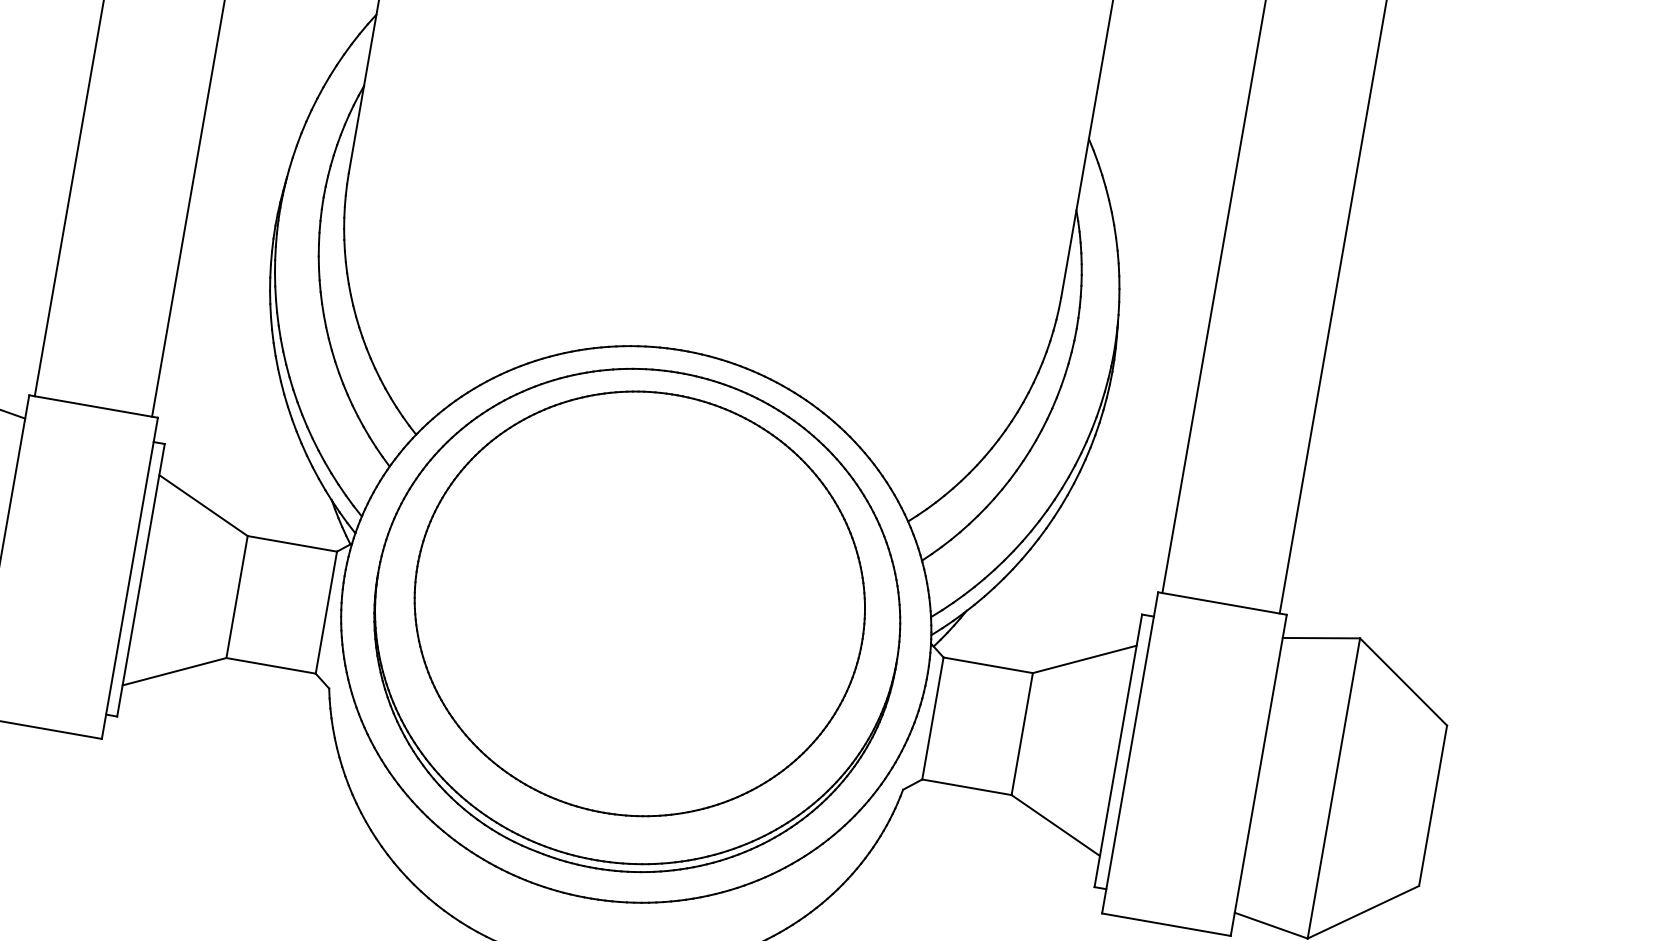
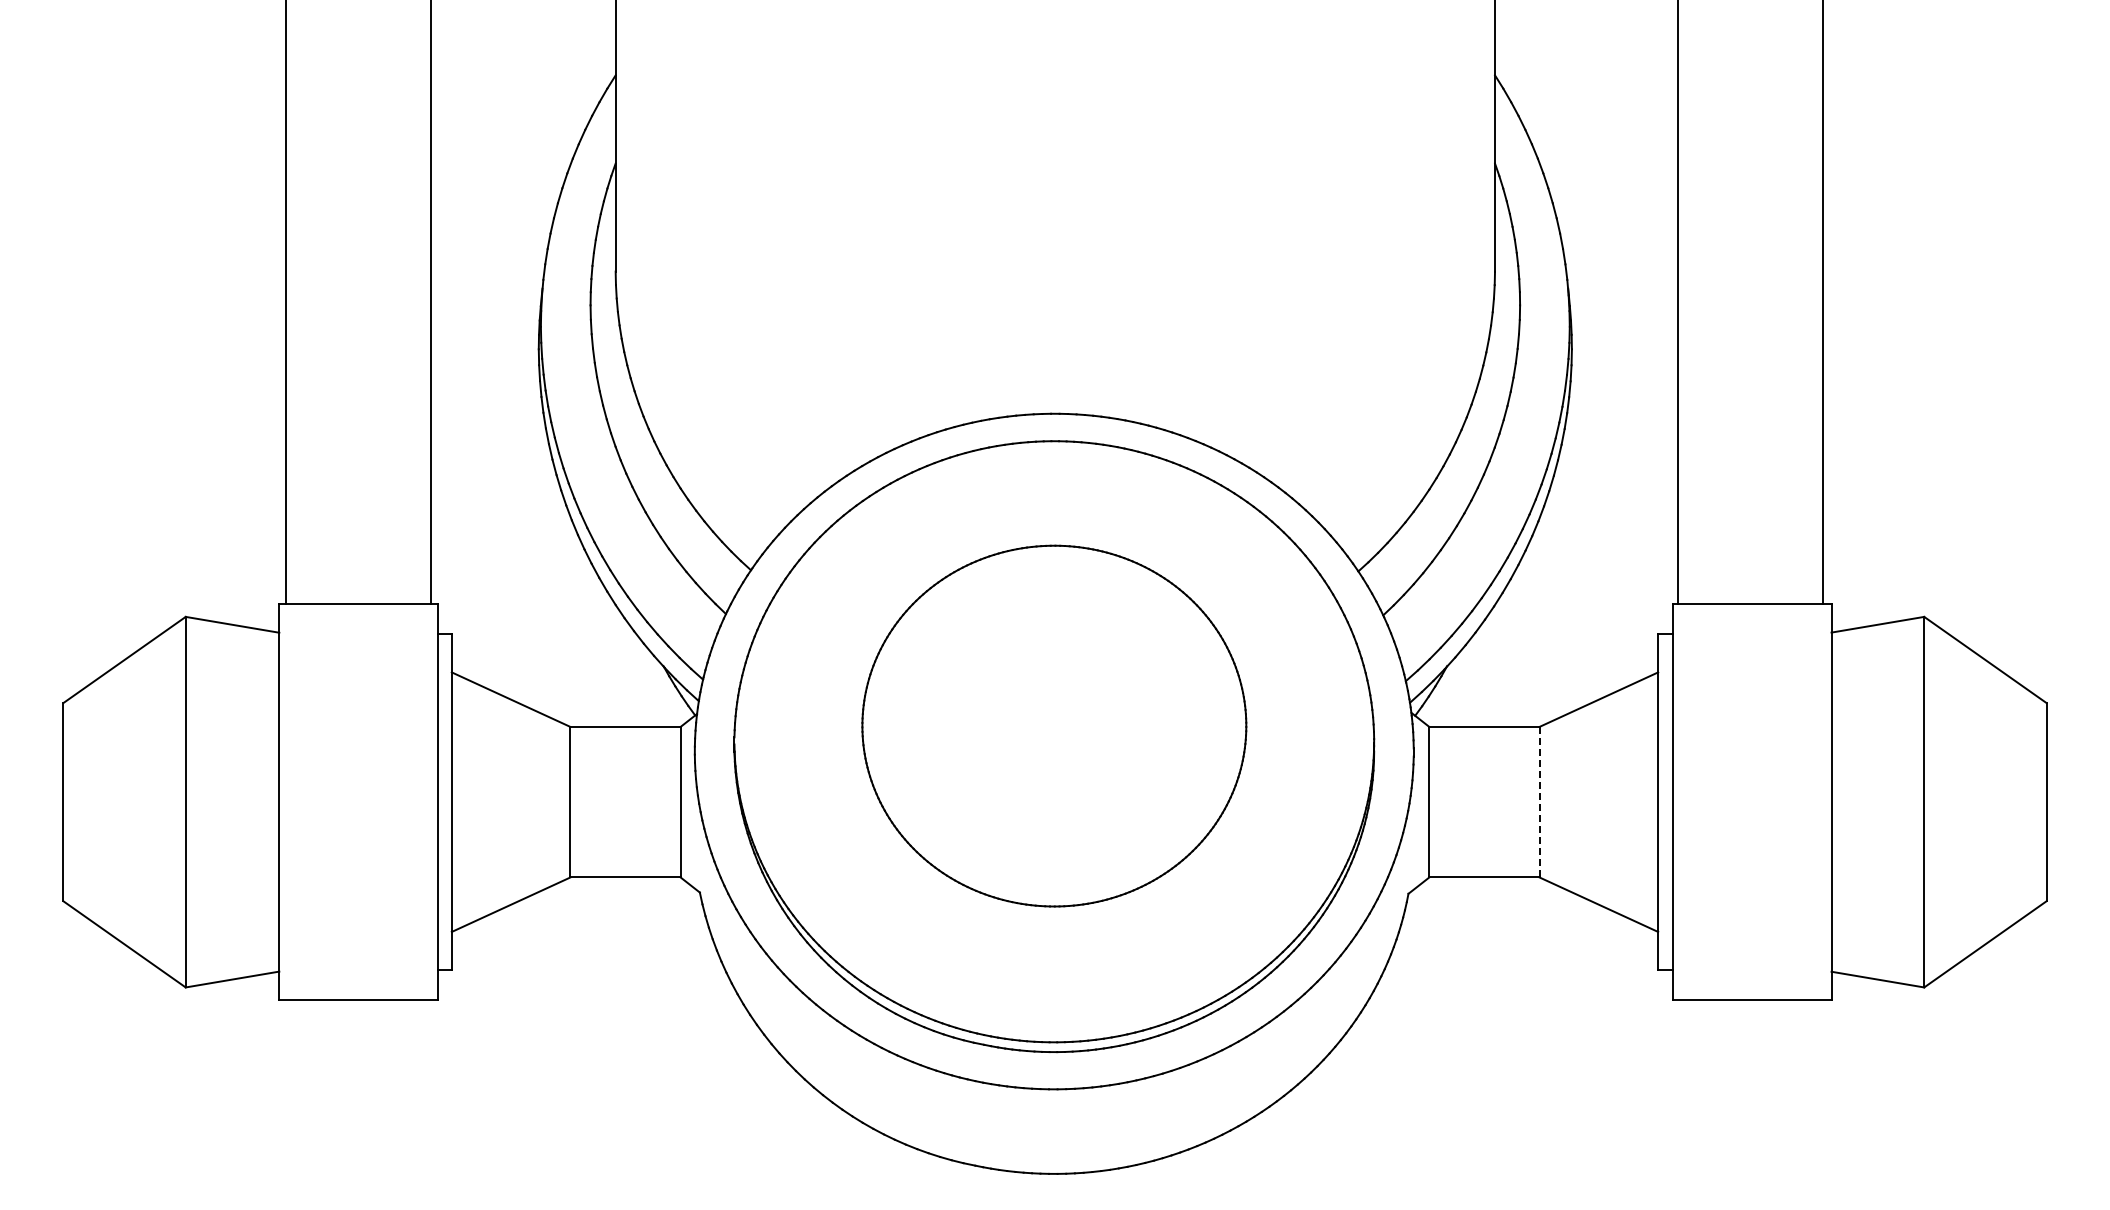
part: (640, 603) -> (1054, 725), size x0.7
line: (1022, 734) -> (1539, 802), solid -> dashed

